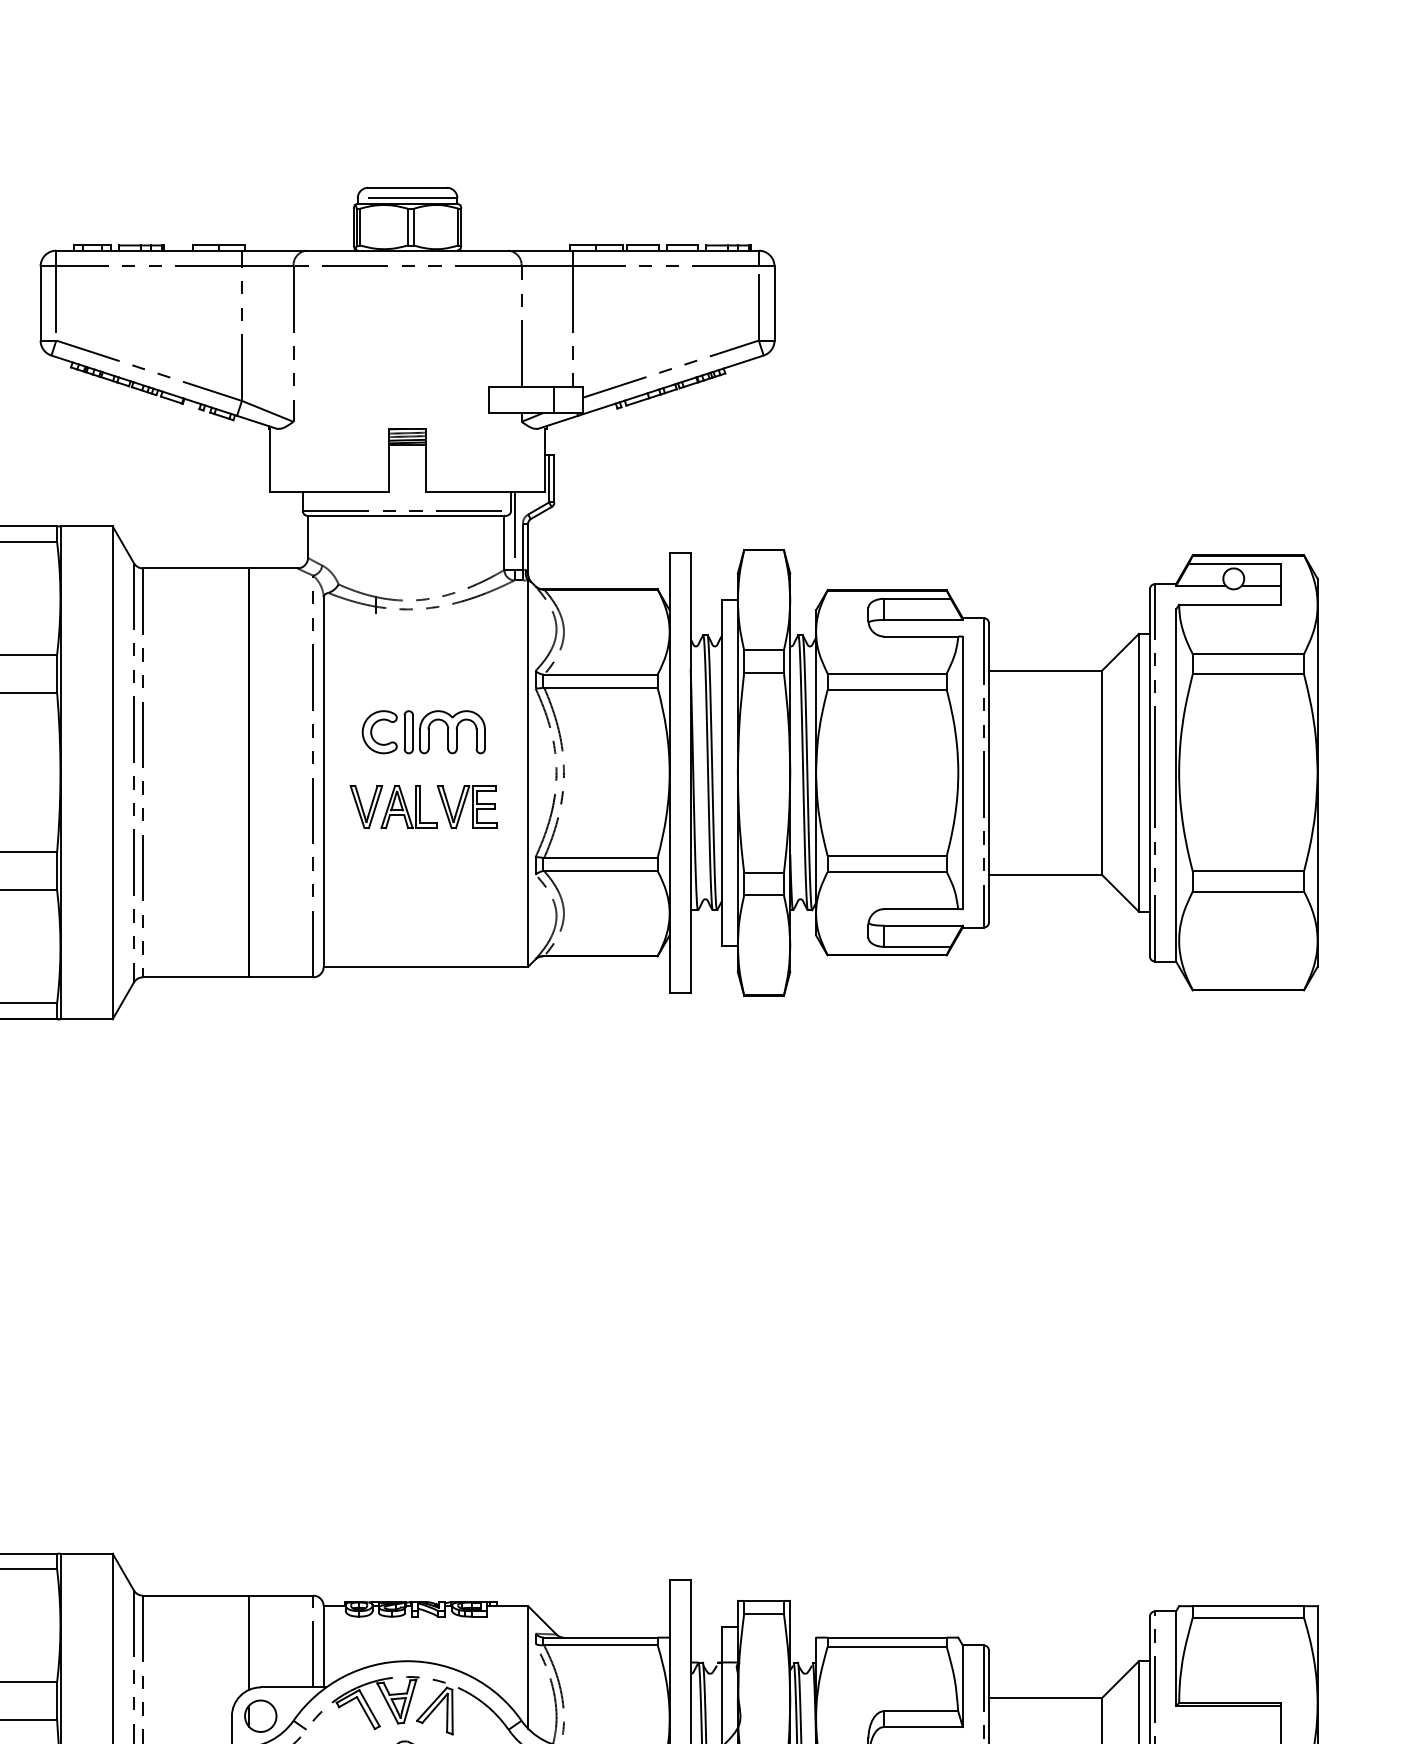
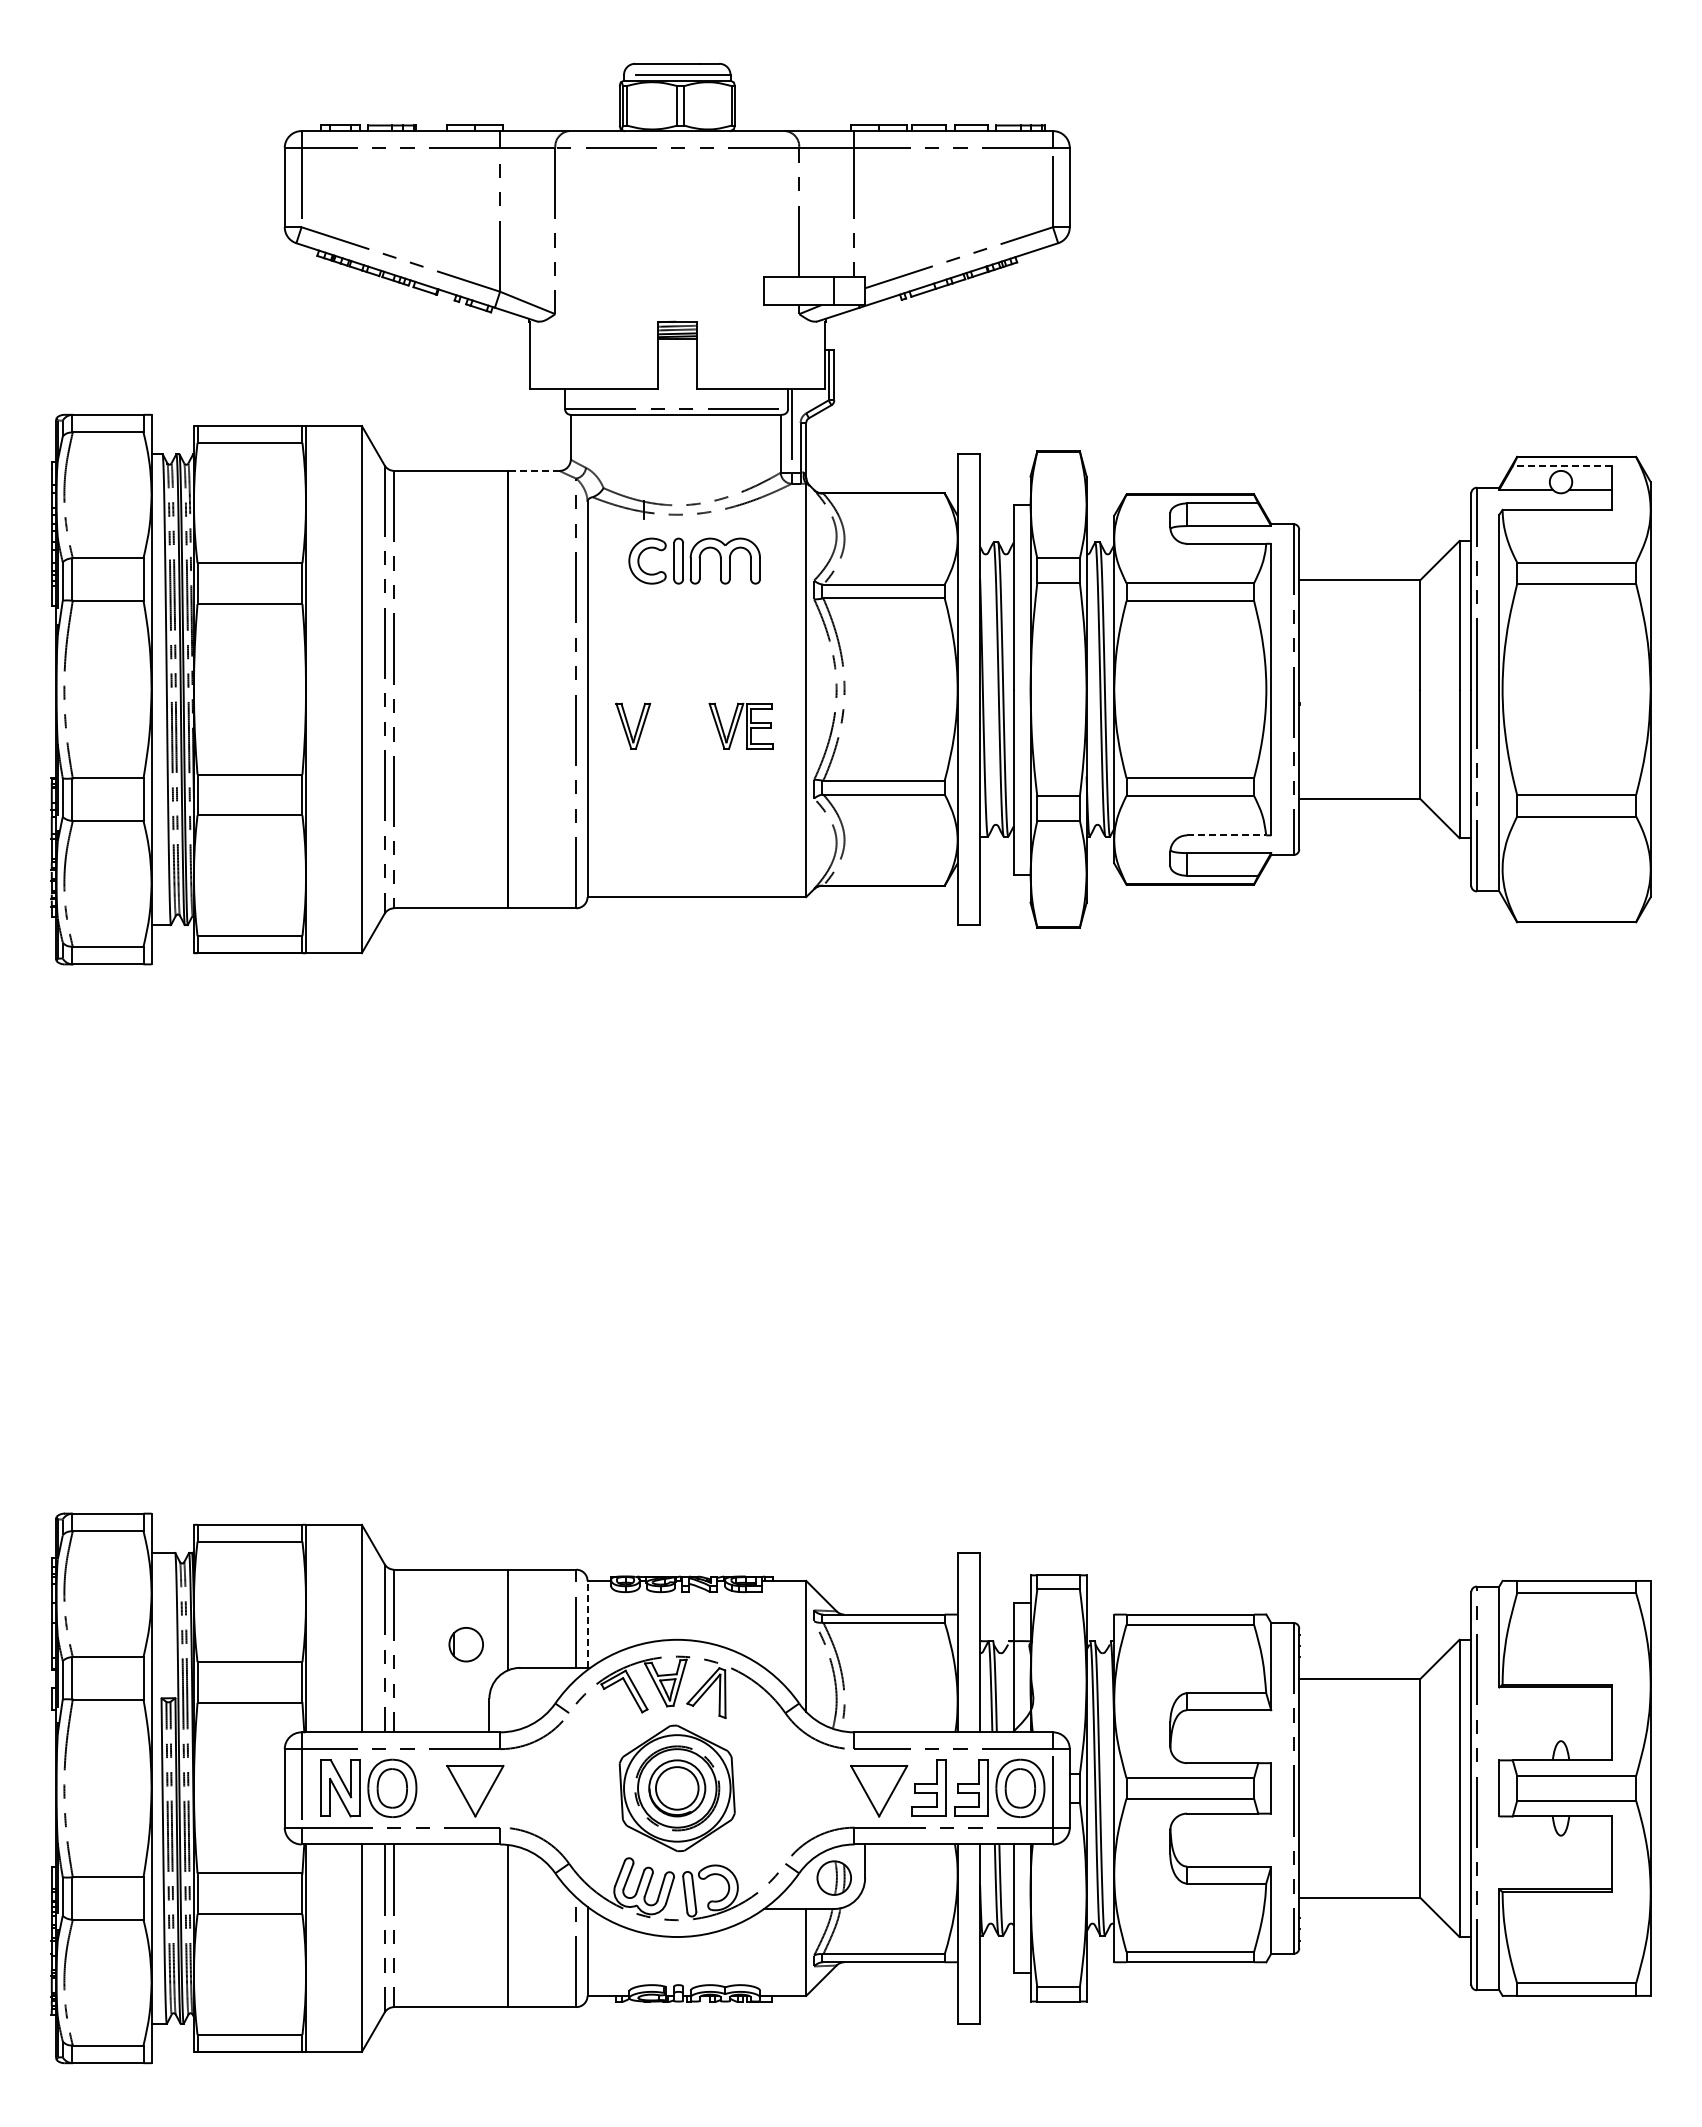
line: (1234, 564) -> (1561, 466), solid -> dashed
line: (273, 568) -> (533, 470), solid -> dashed
part: (423, 731) -> (694, 560), moved
part: (408, 806) -> (678, 725), removed
line: (921, 909) -> (1226, 835), solid -> dashed
line: (323, 1645) -> (587, 1623), solid -> dashed
part: (260, 1716) -> (465, 1644), moved

